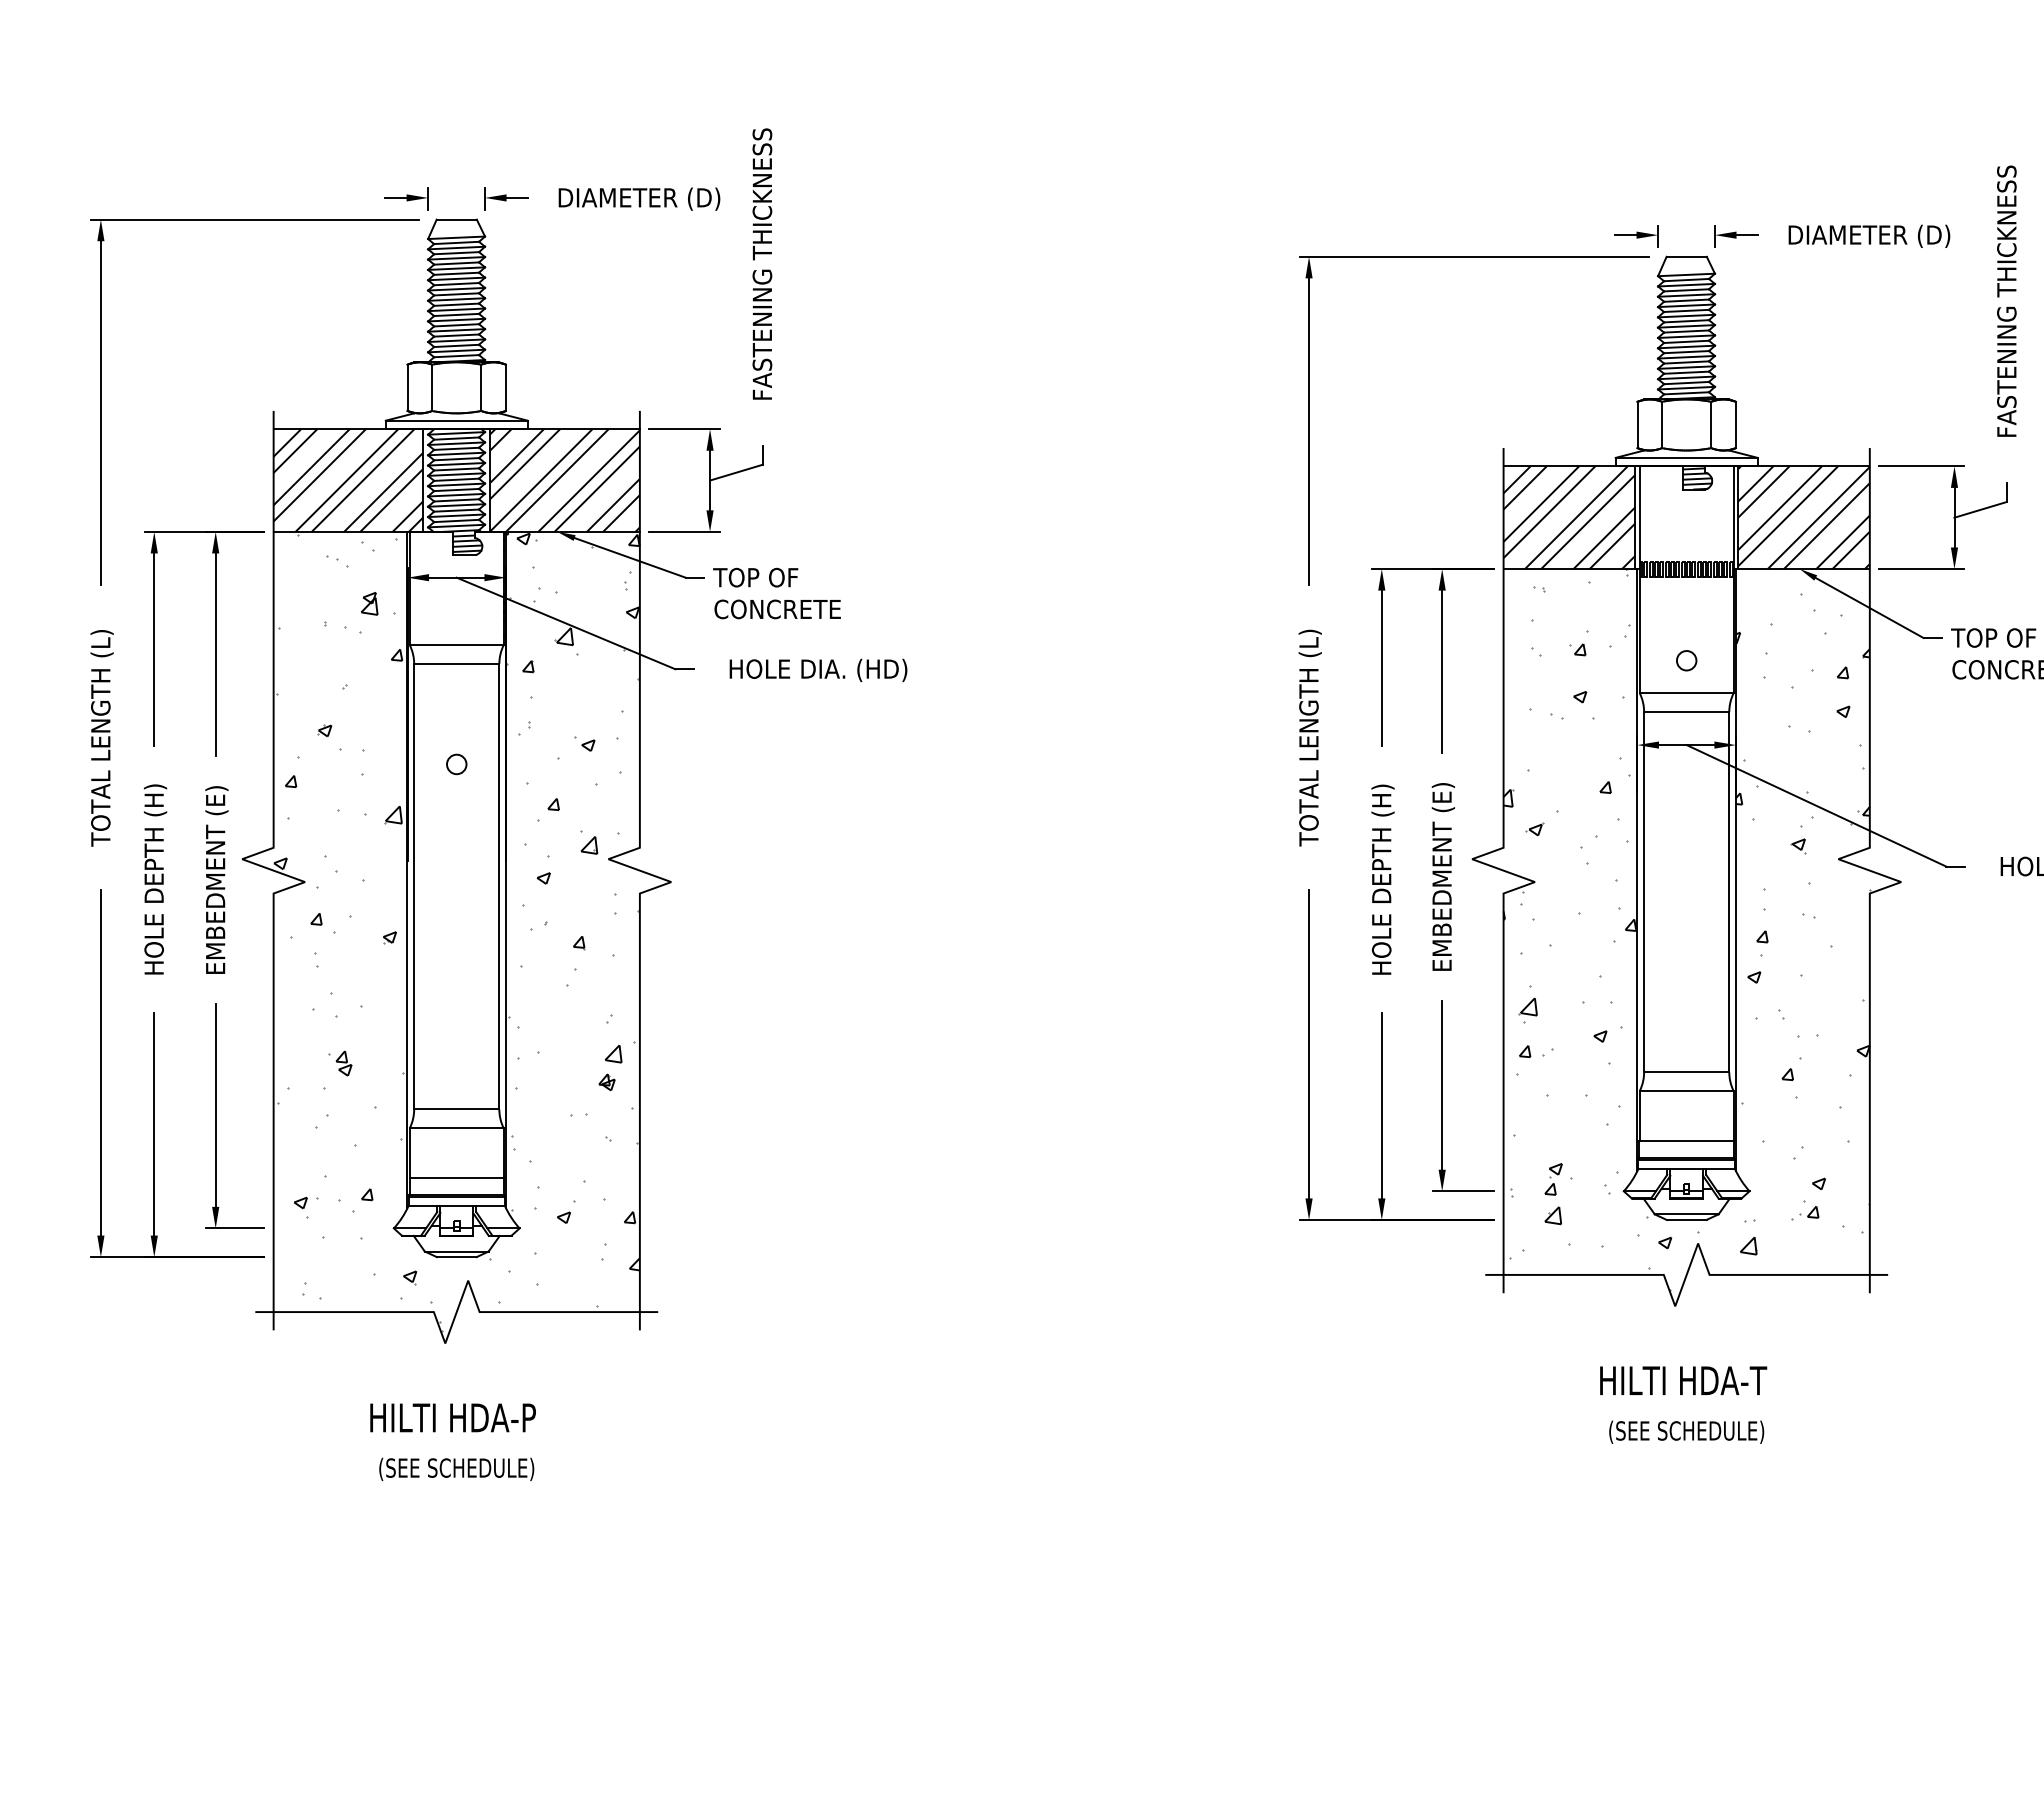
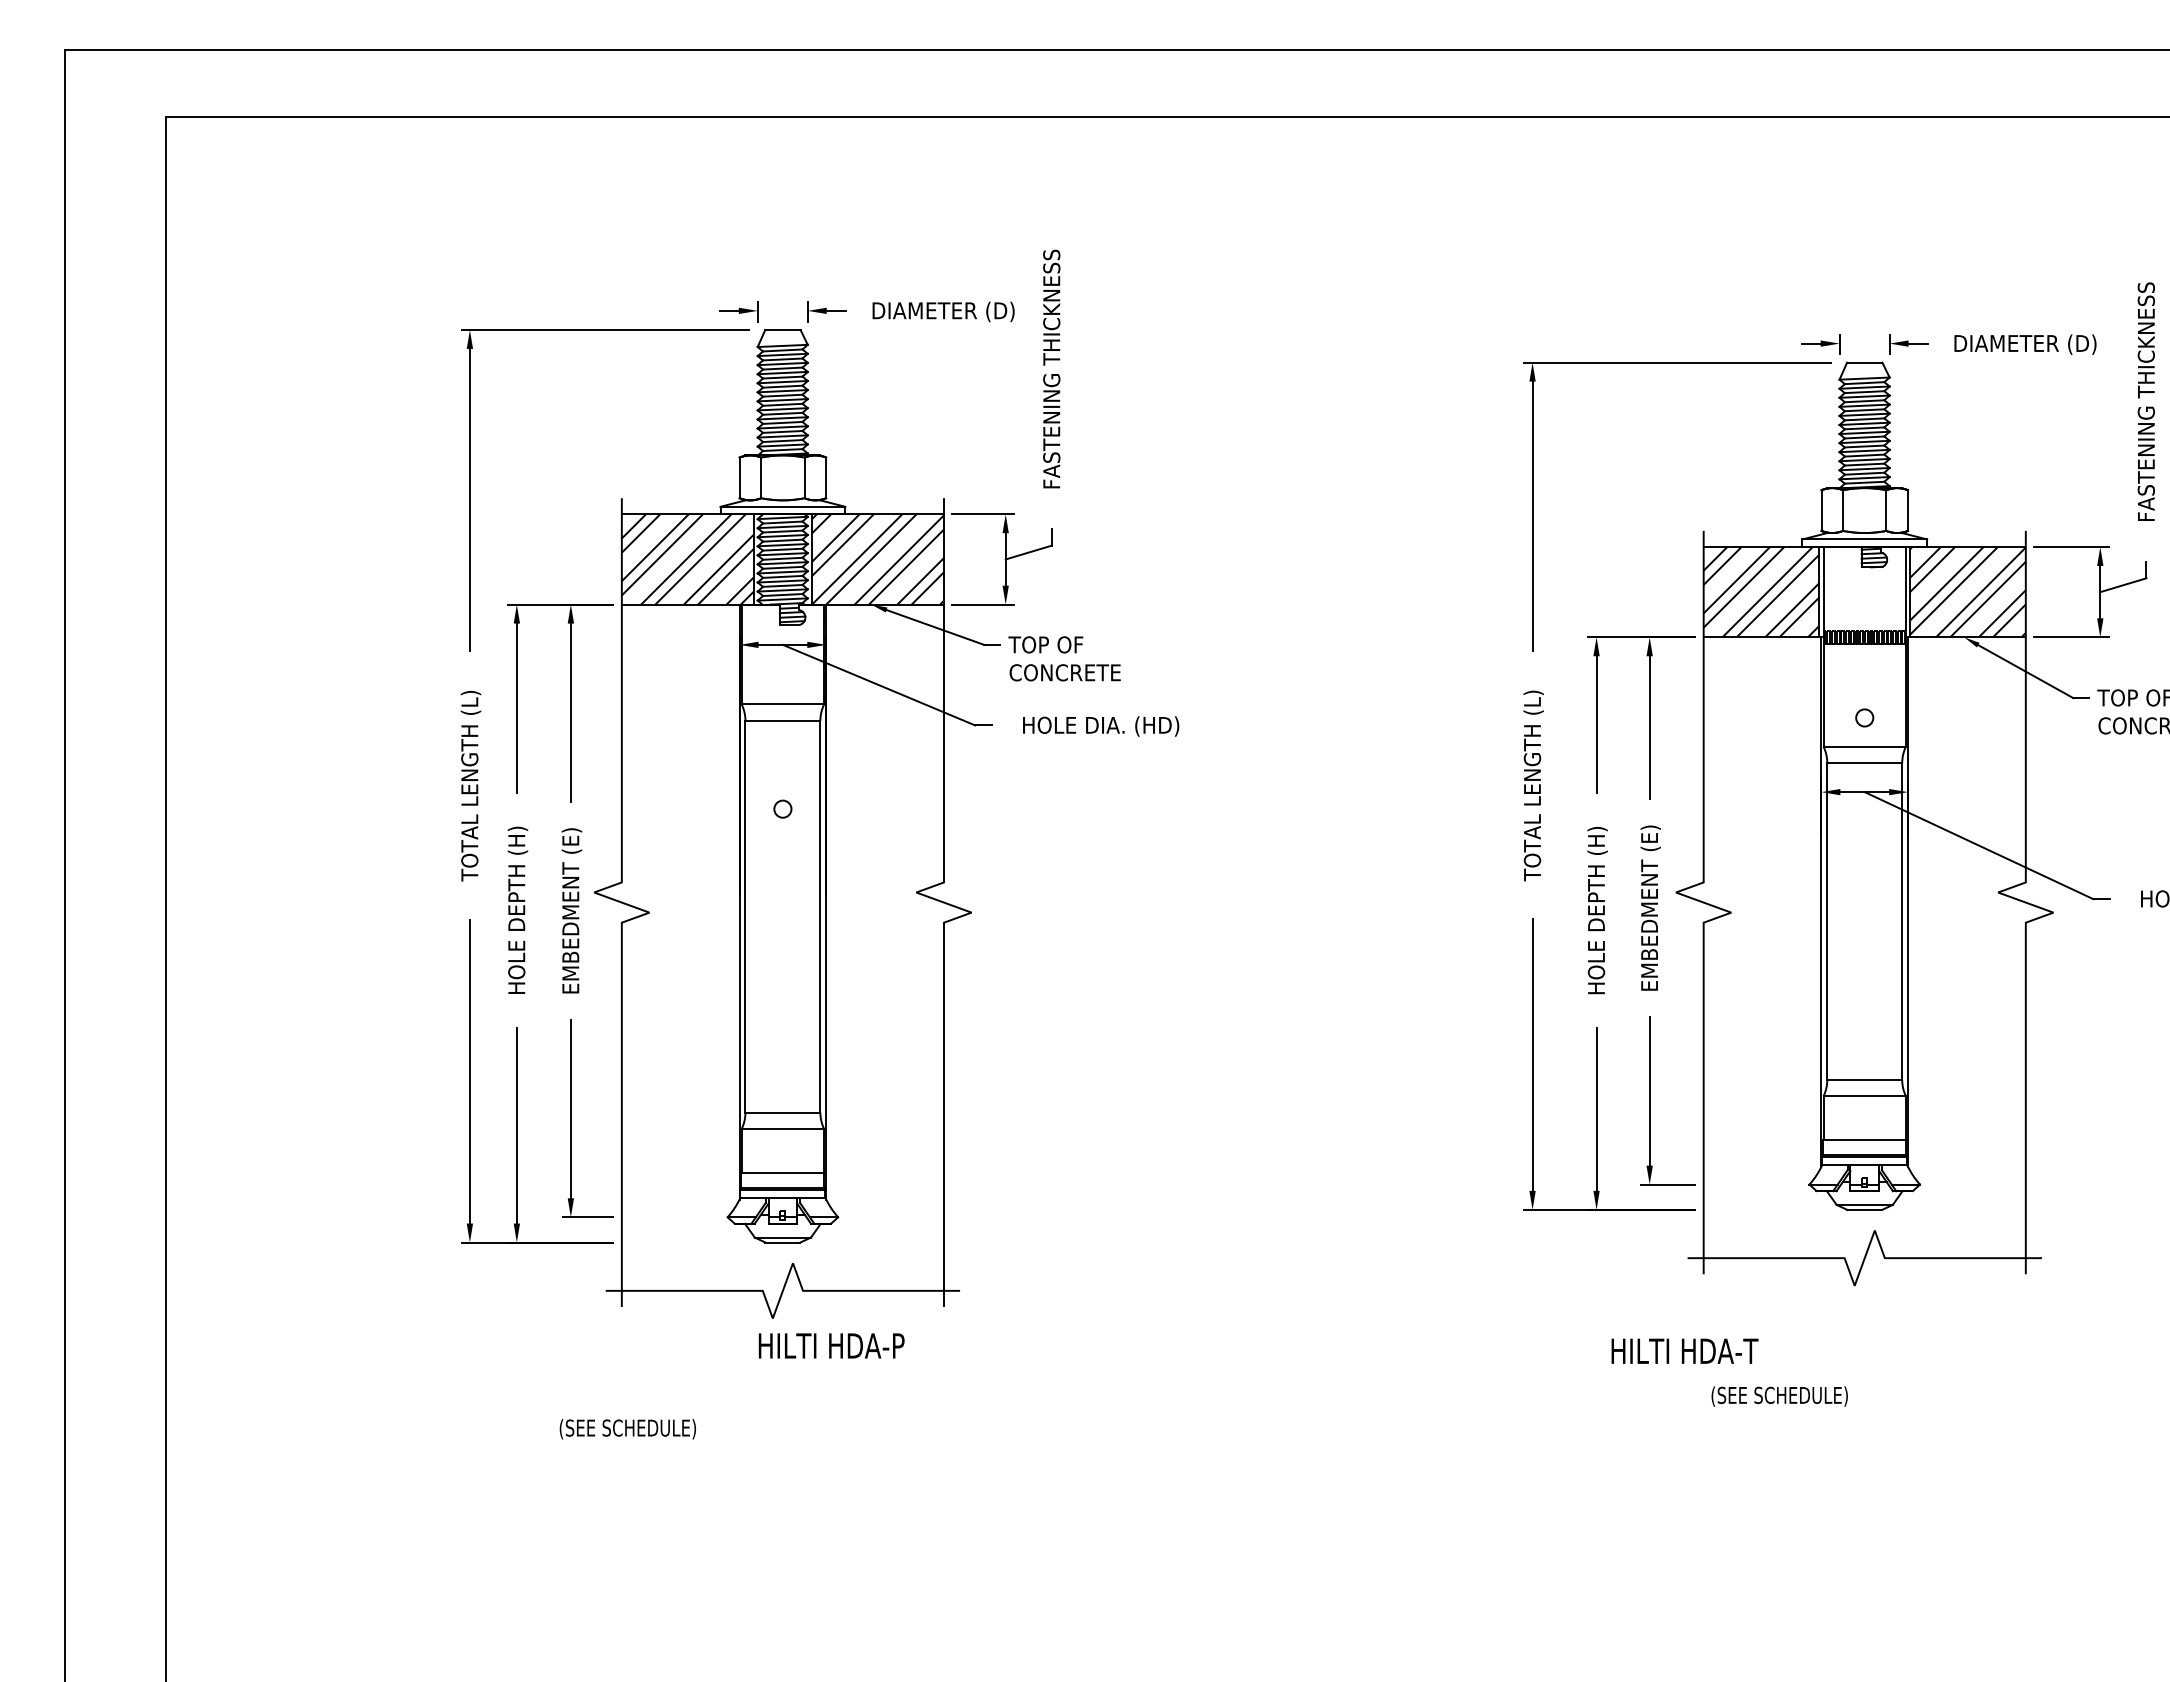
hatch: (1686, 929) -> (1864, 954), removed
hatch: (456, 930) -> (782, 955), removed
text: (1683, 1379) -> (1684, 1350), moved
text: (452, 1417) -> (831, 1345), moved
text: (1686, 1432) -> (1779, 1396), moved
text: (456, 1469) -> (627, 1429), moved

